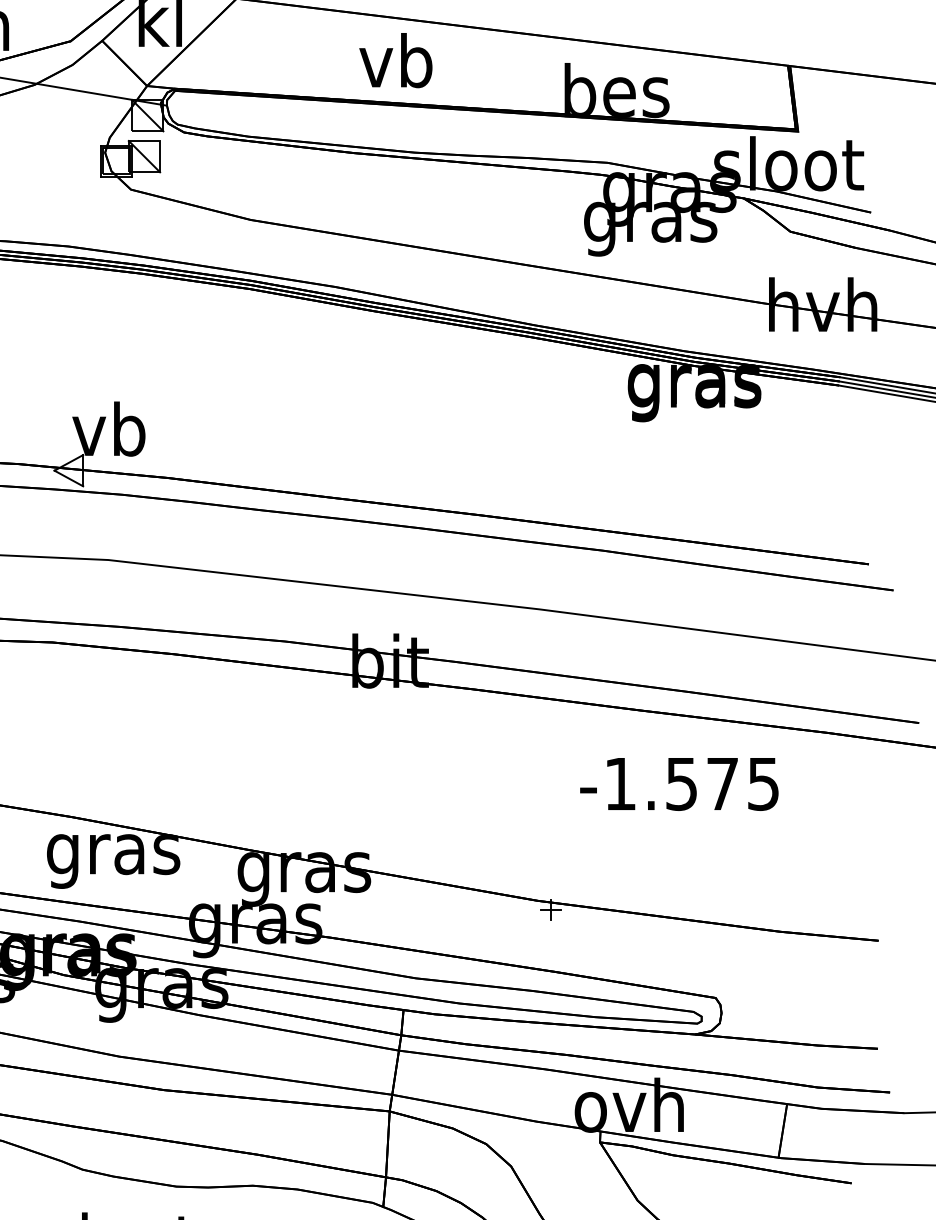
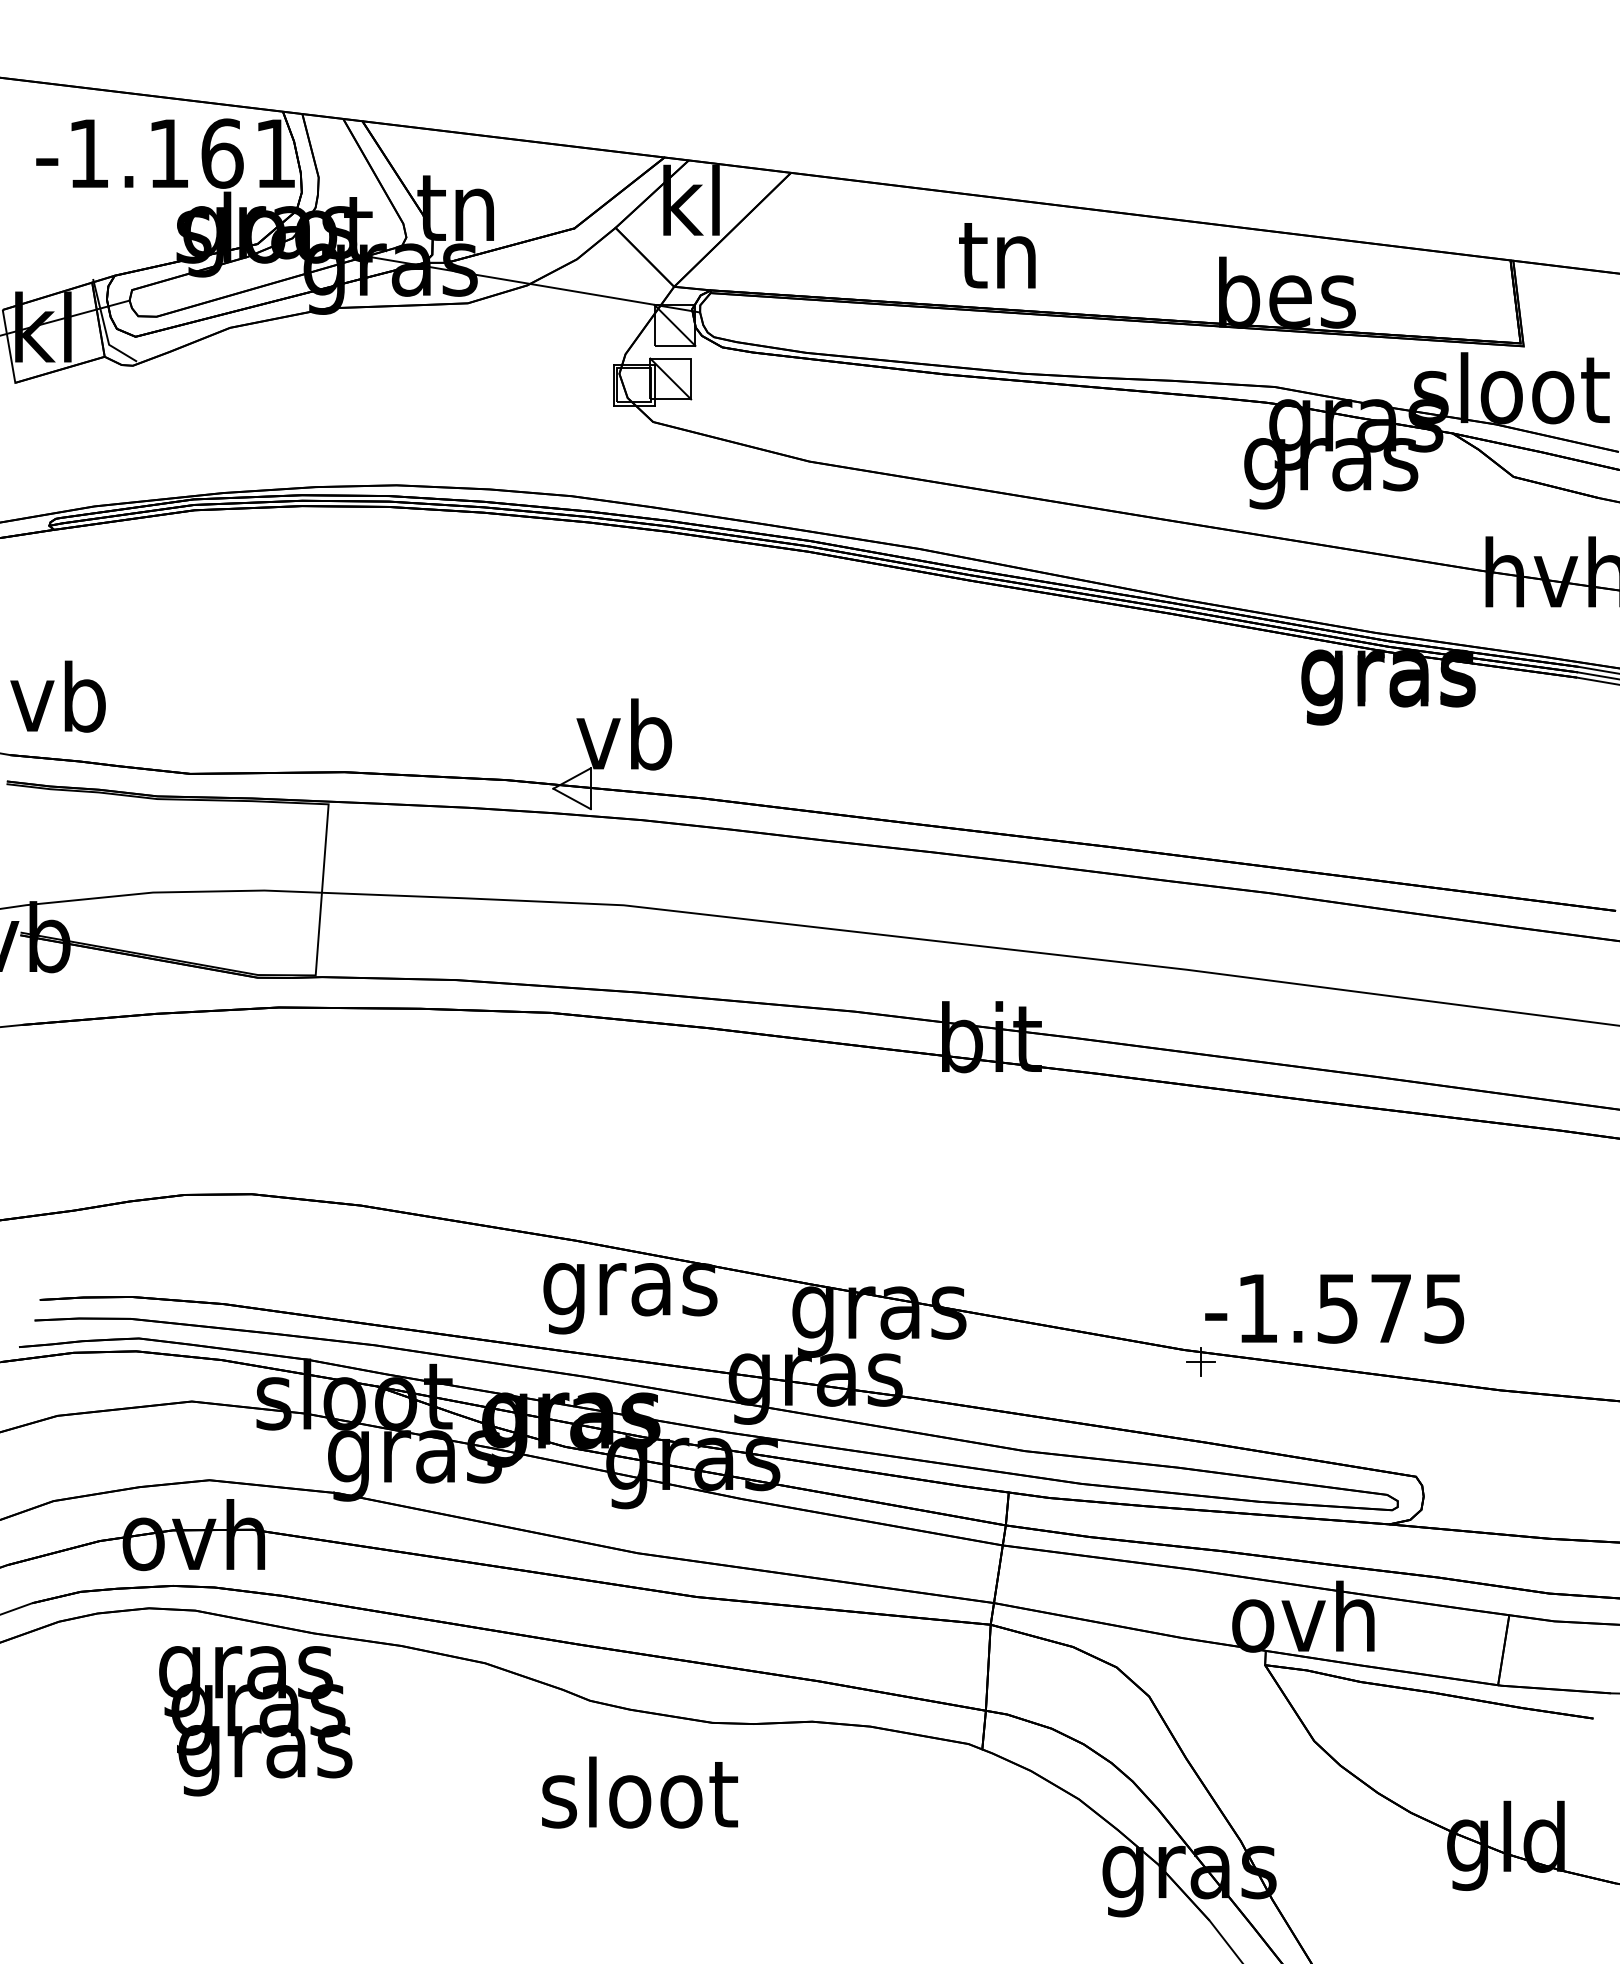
text: (395, 60) -> (998, 253), vb -> tn
text: (679, 783) -> (1334, 1308), moved

